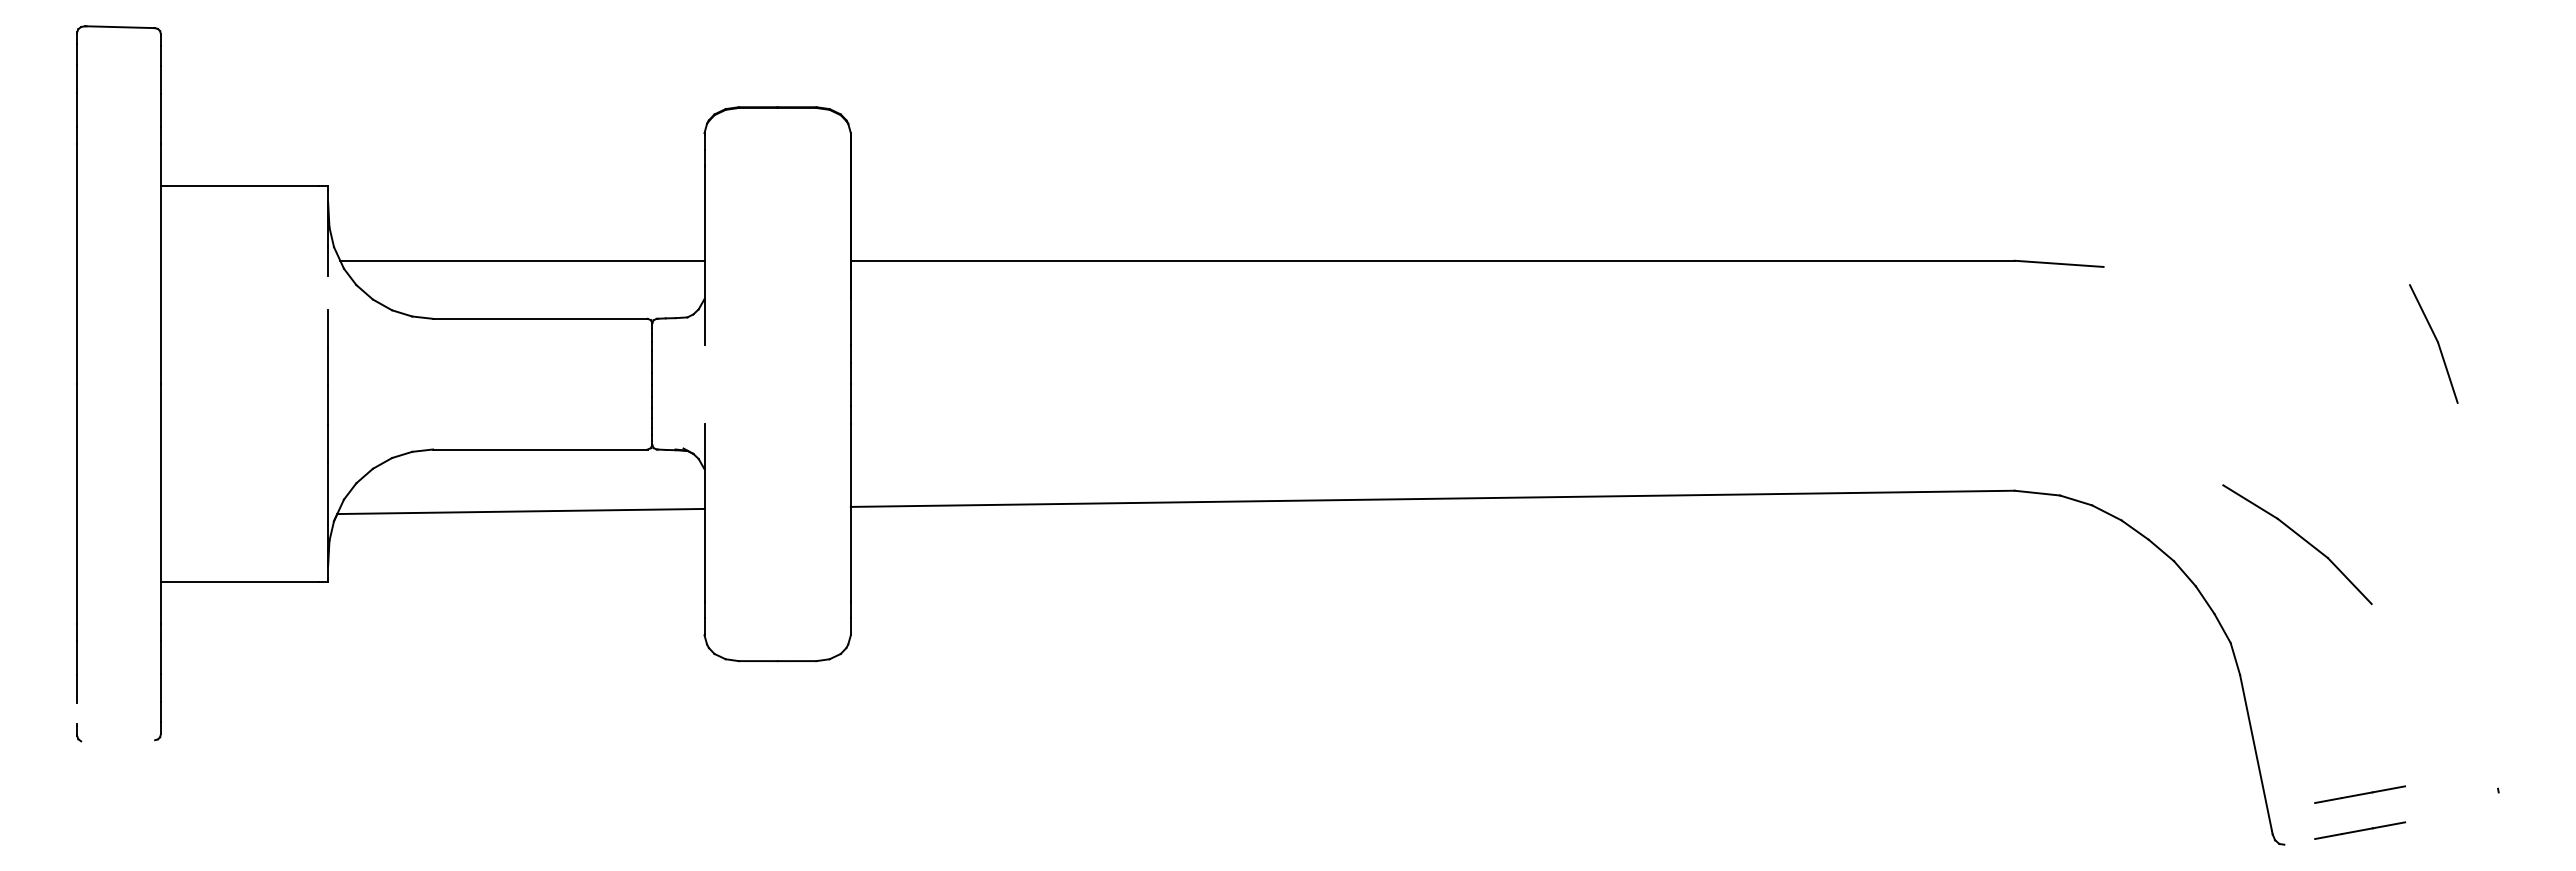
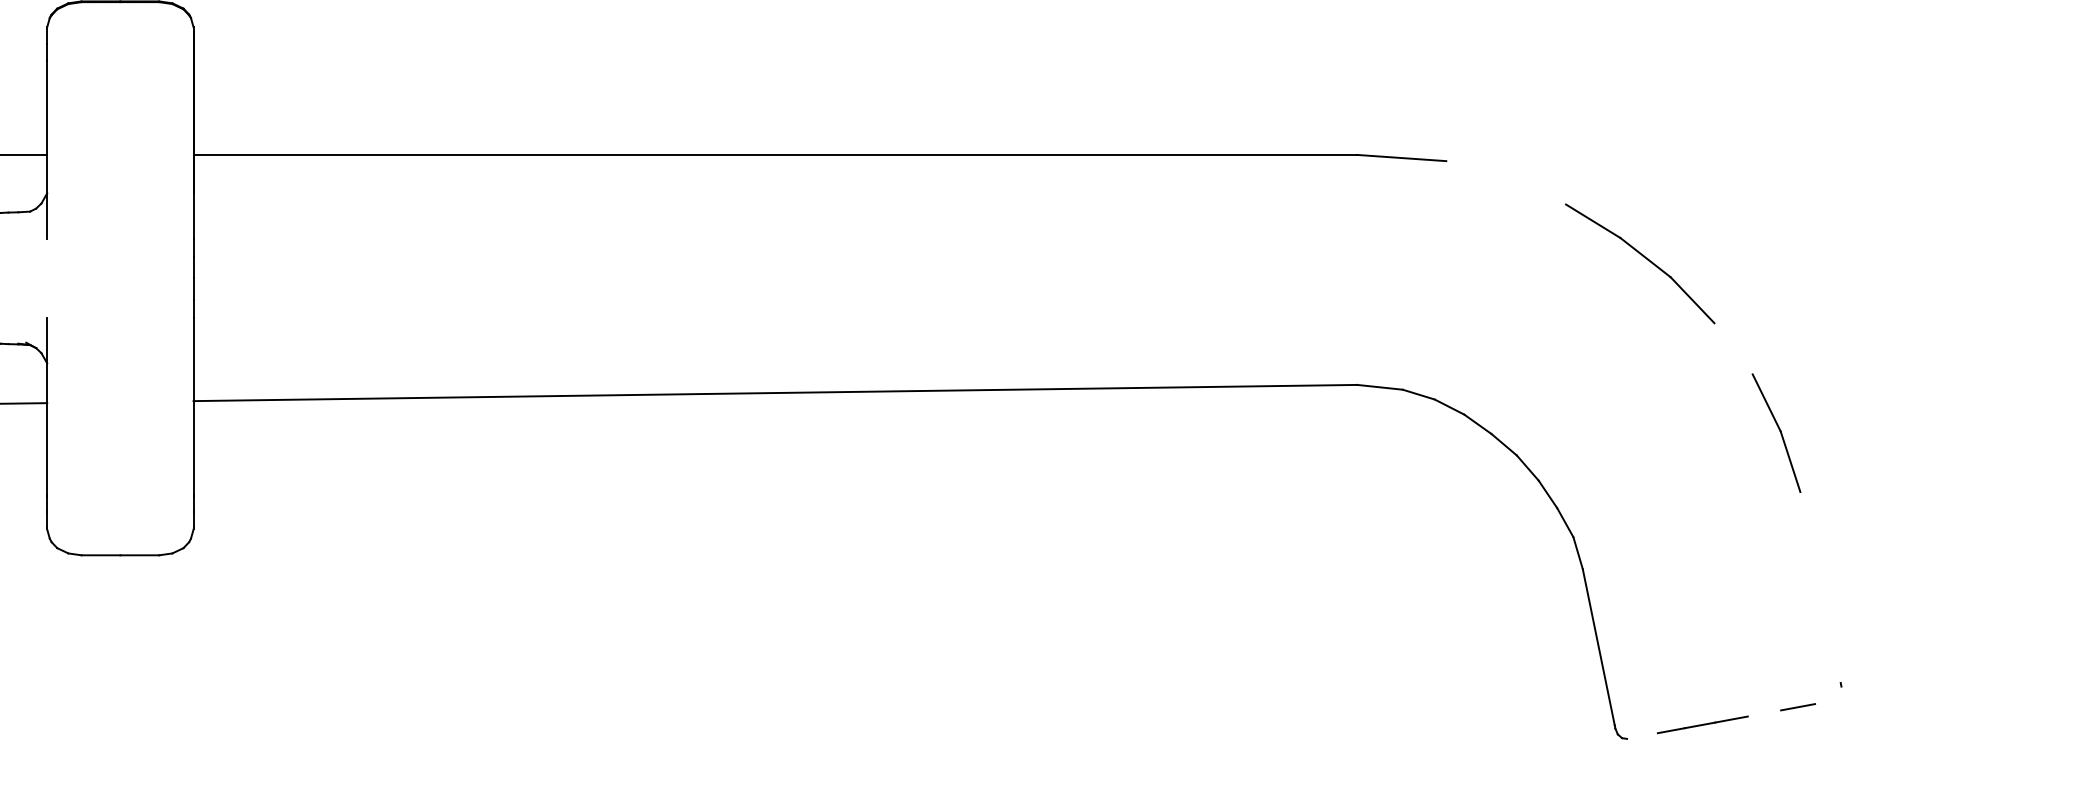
part: (2433, 343) -> (1776, 432), moved
part: (2302, 539) -> (1645, 258), moved
line: (2359, 794) -> (1702, 688), removed
line: (2455, 812) -> (1798, 706), added

